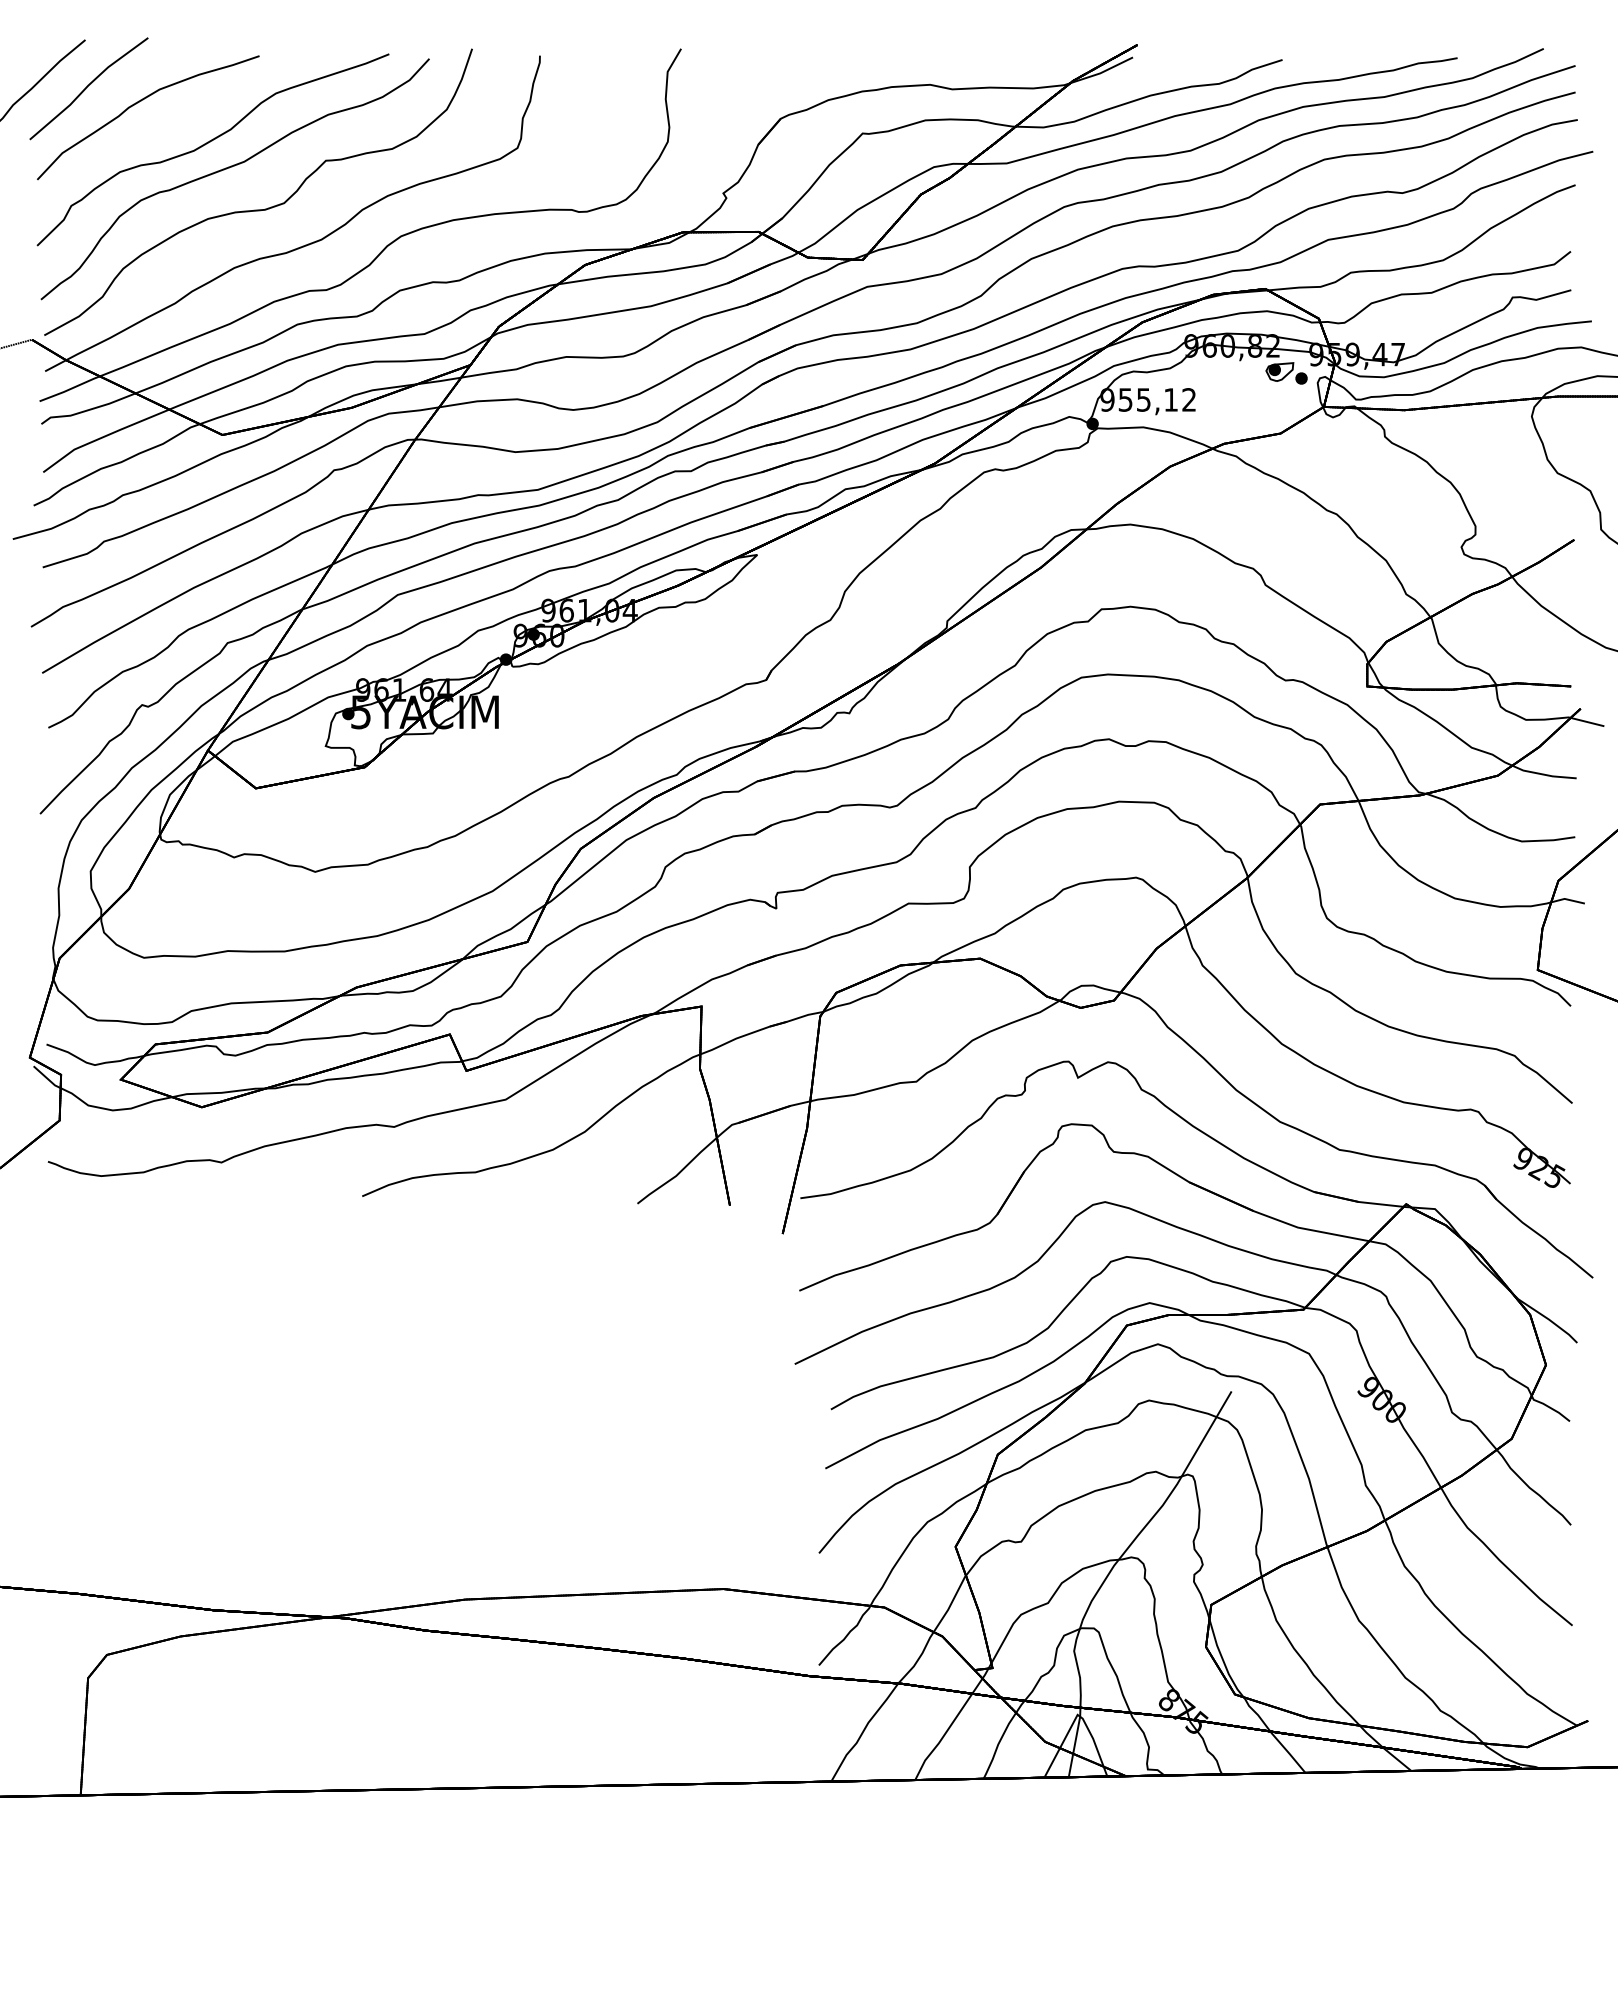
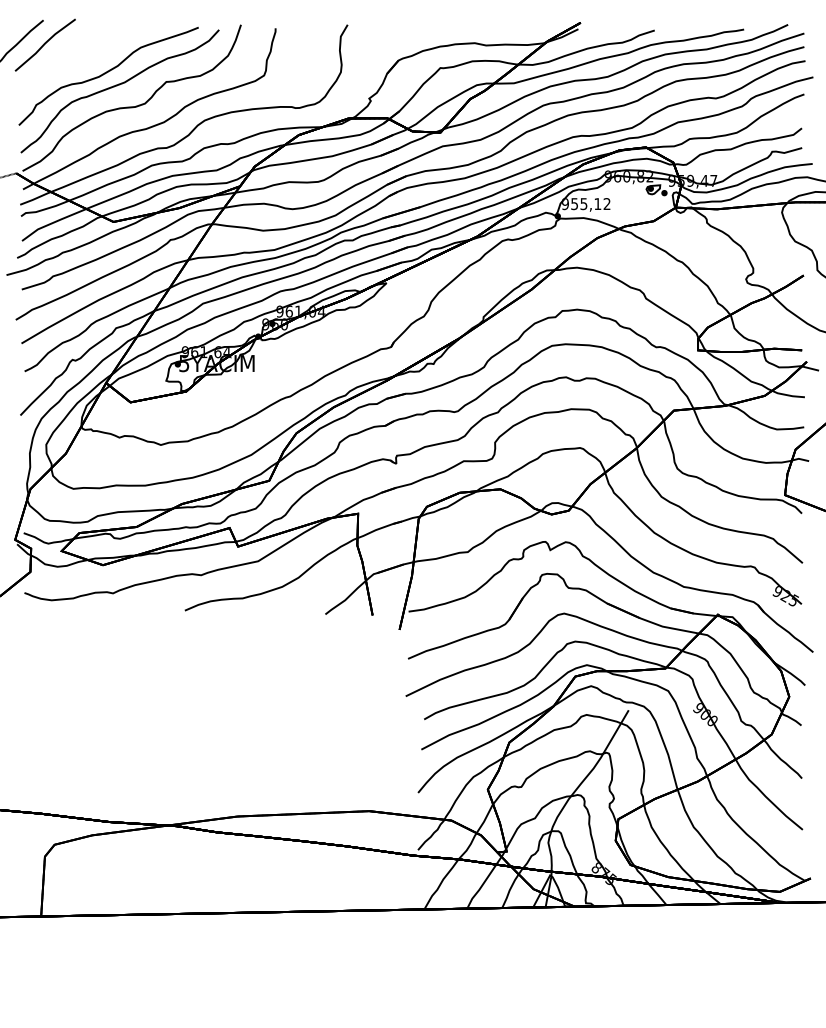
part: (138, 105) -> (70, 53), removed

